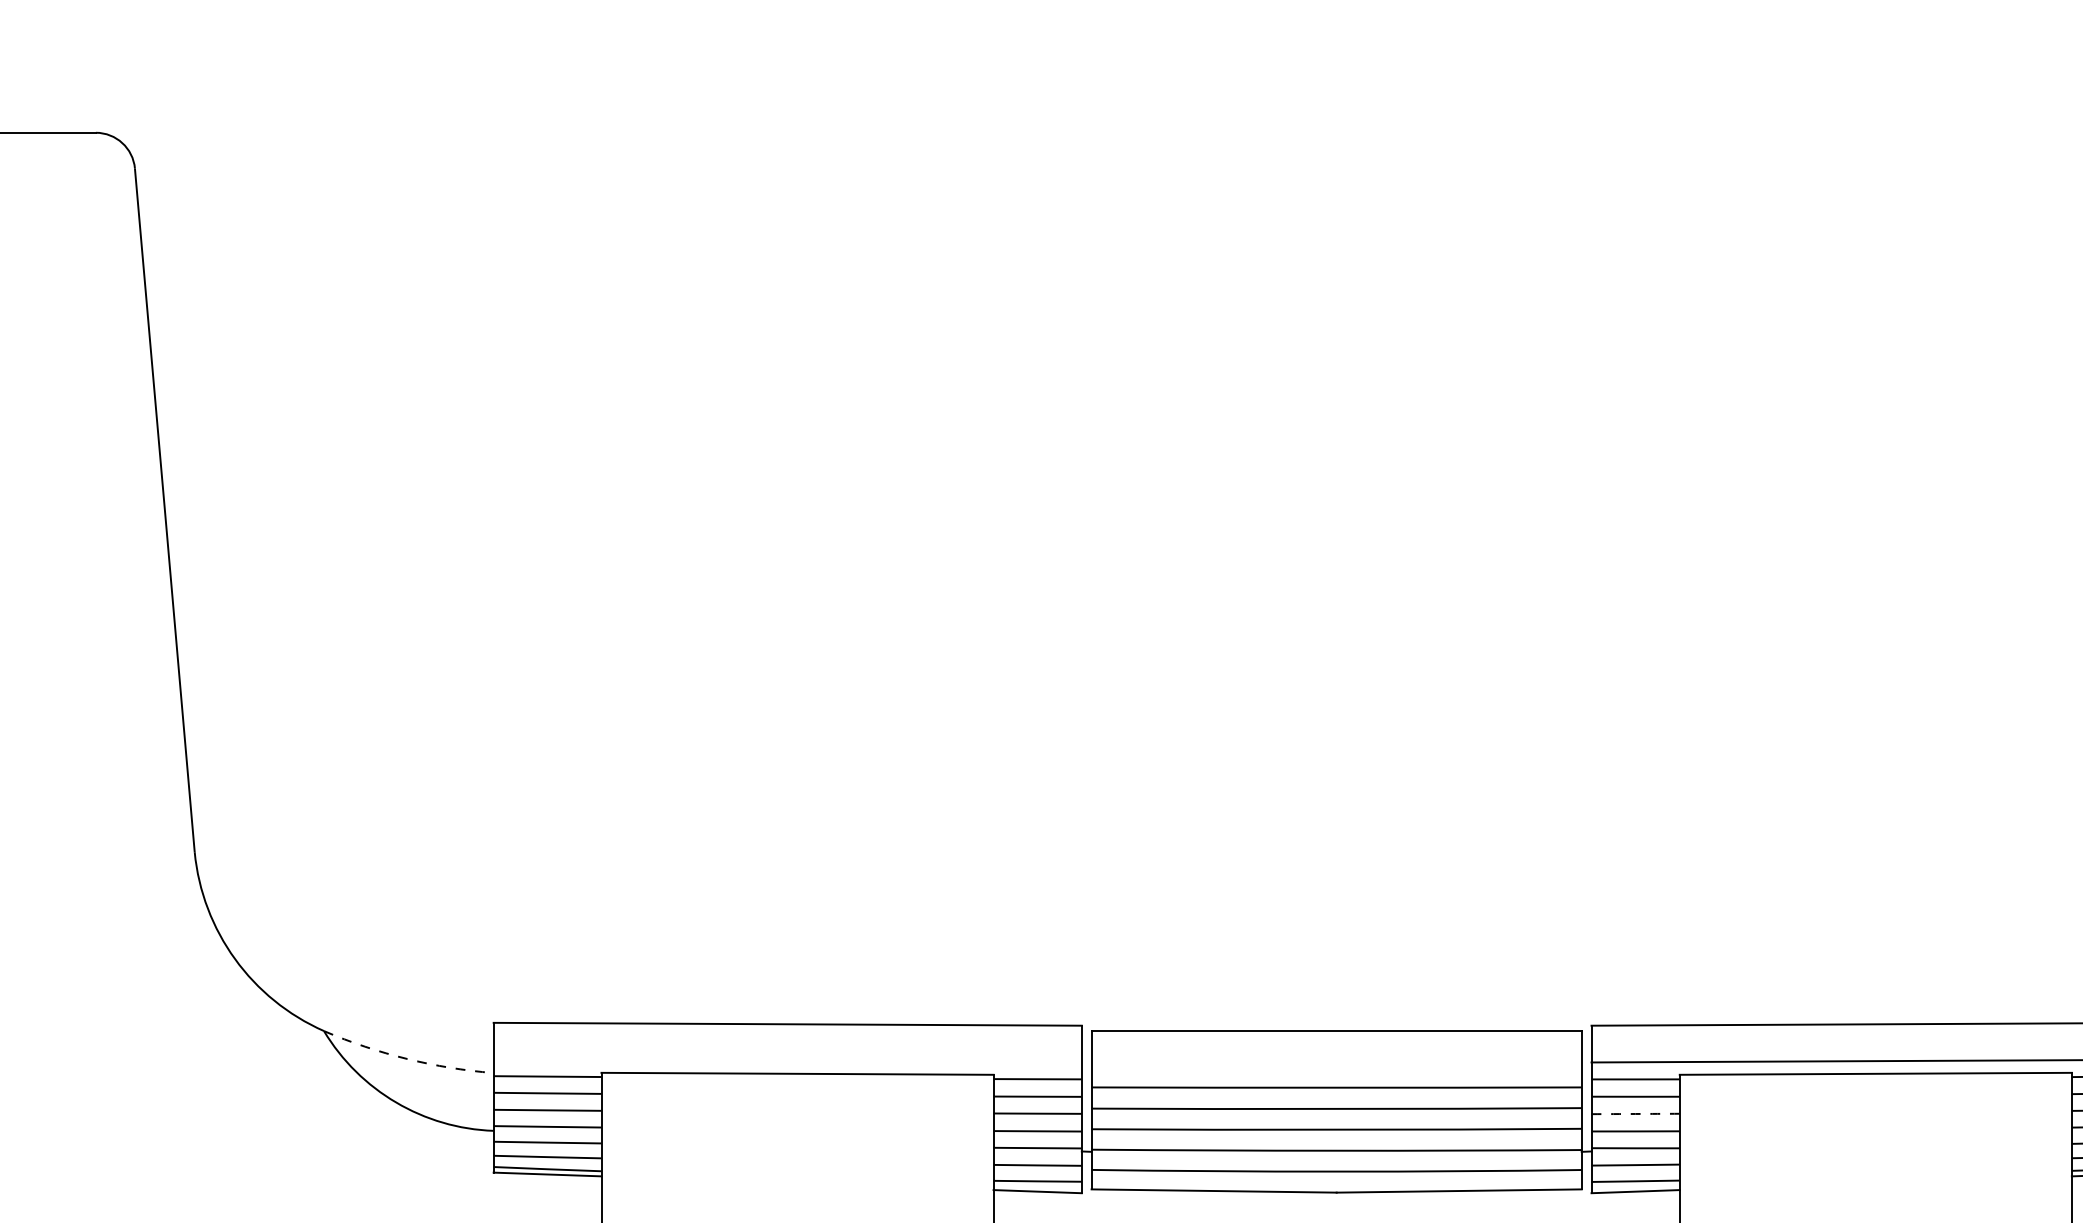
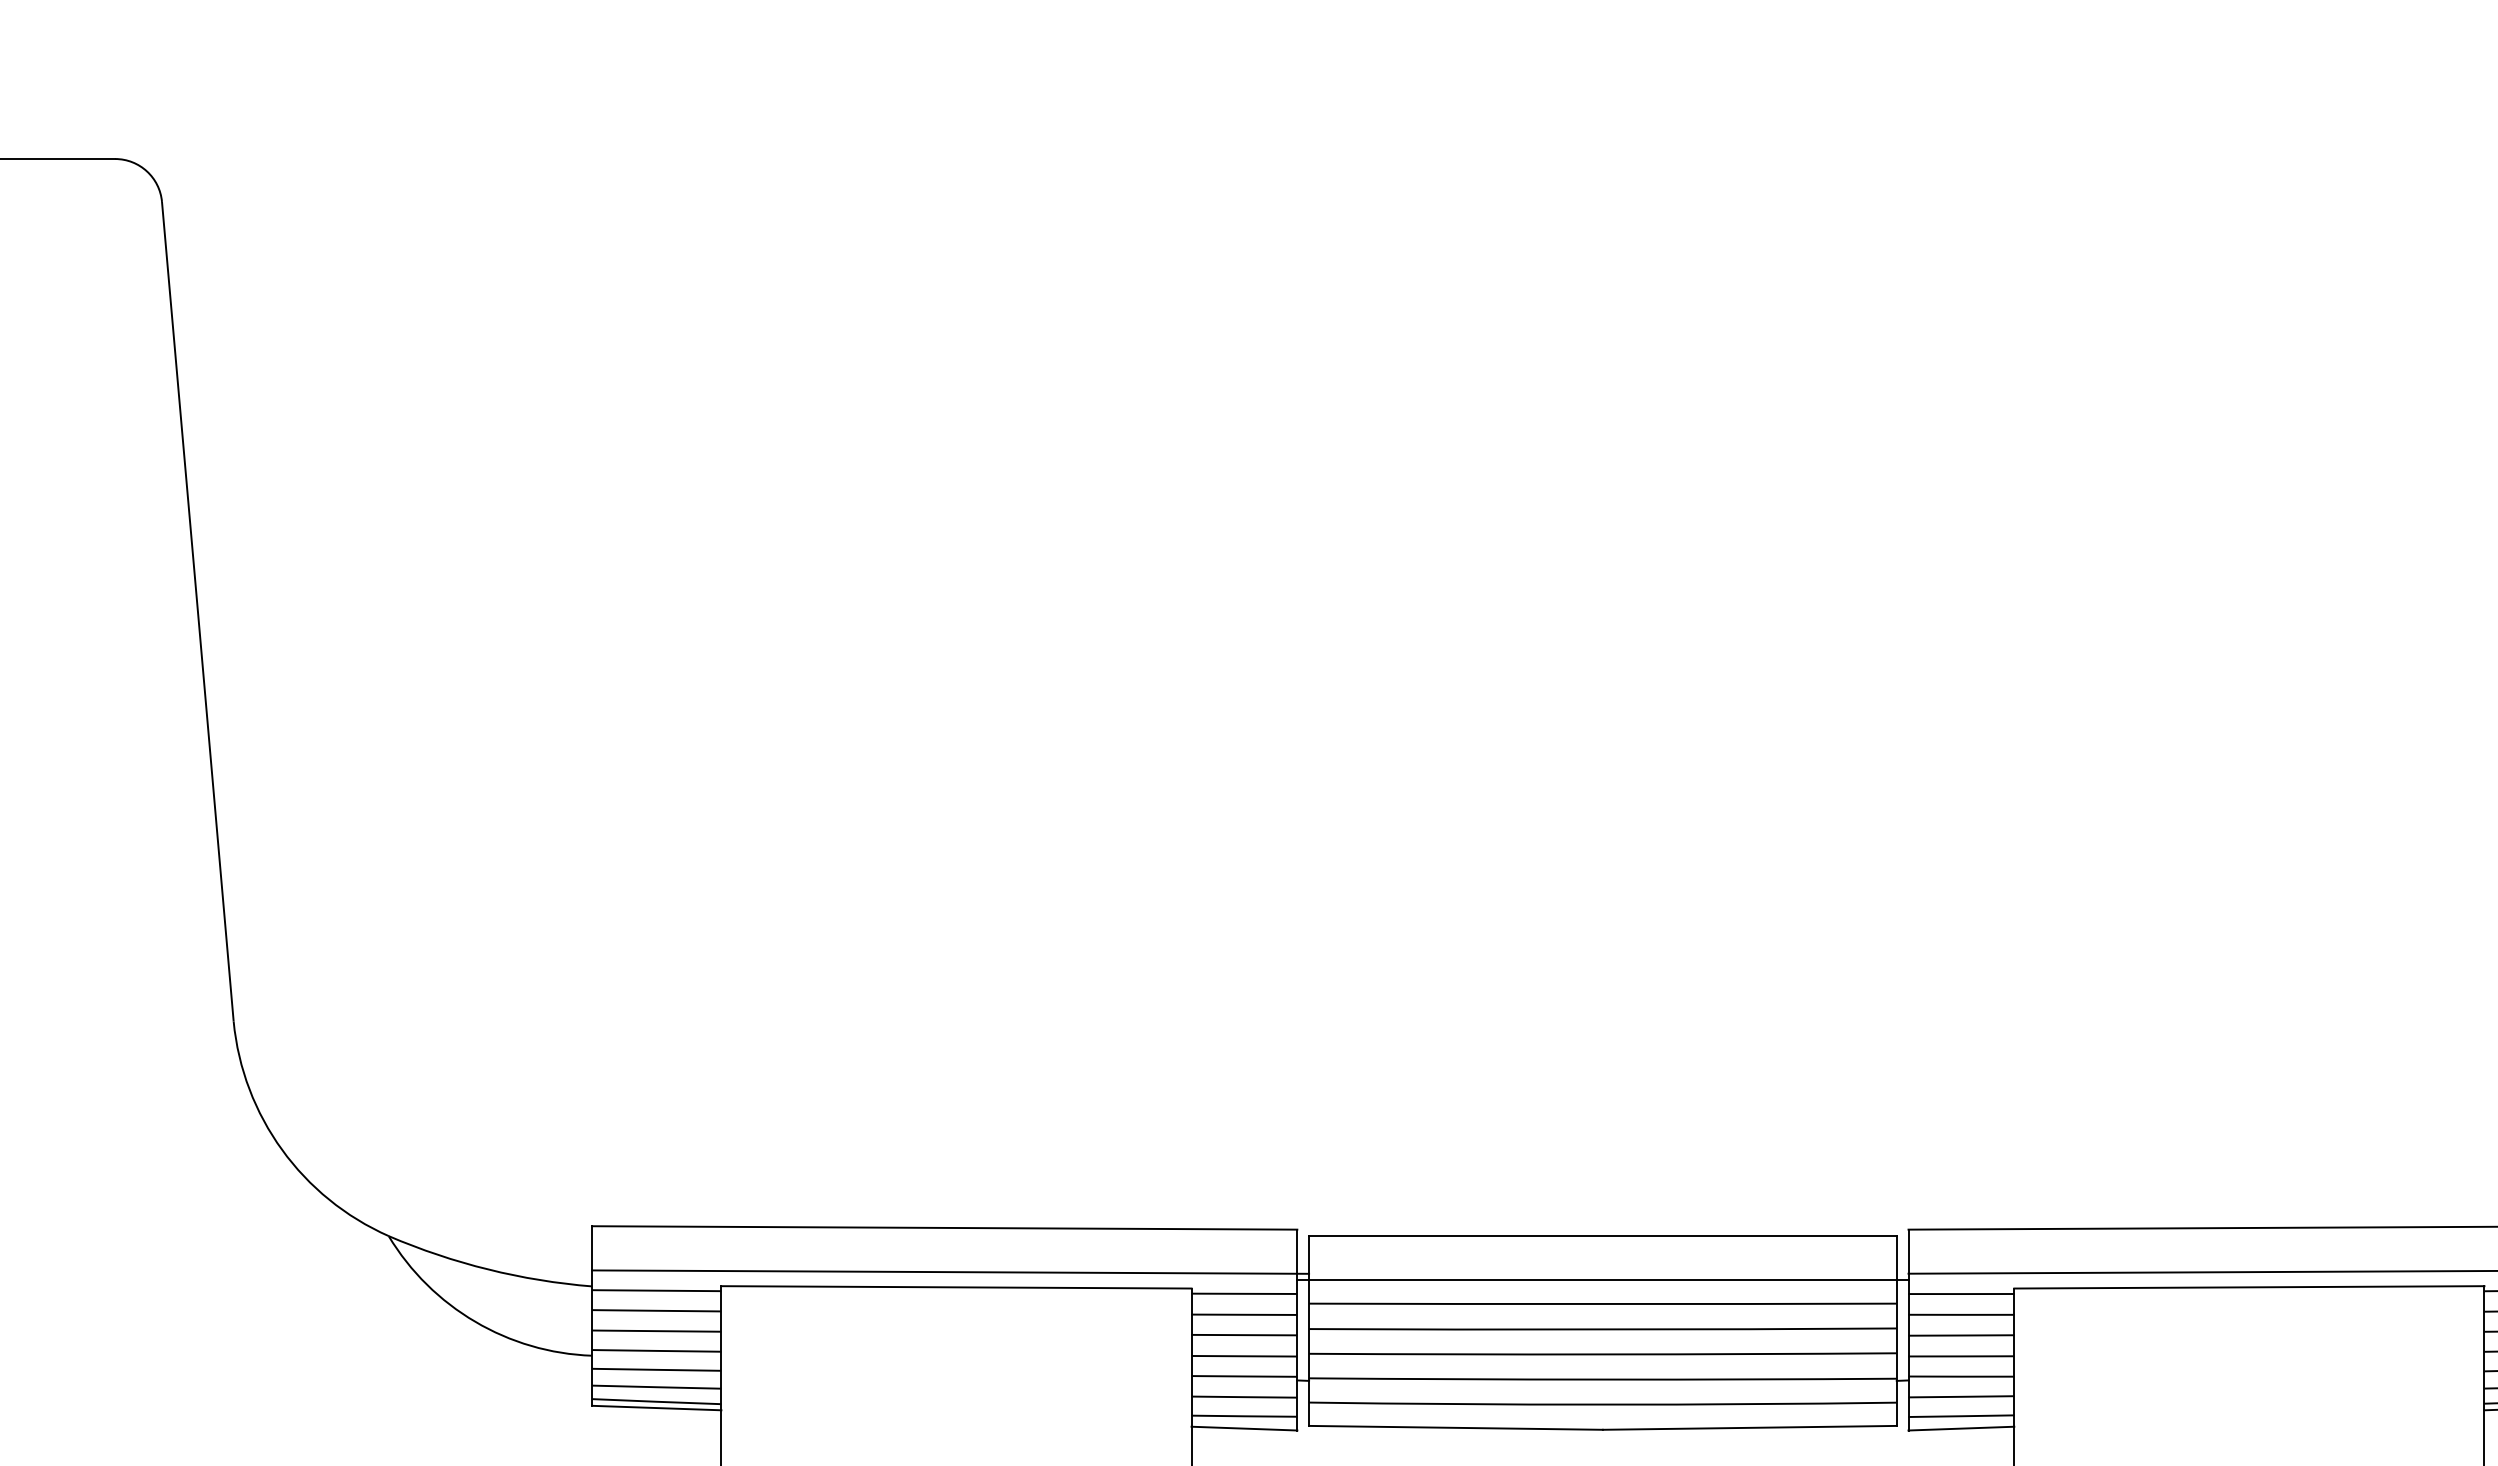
arc: (407, 1058) -> (488, 1269), dashed -> solid
line: (792, 1060) -> (950, 1271), added
line: (1336, 1067) -> (1602, 1279), added
arc: (1635, 1113) -> (1961, 1335), dashed -> solid

